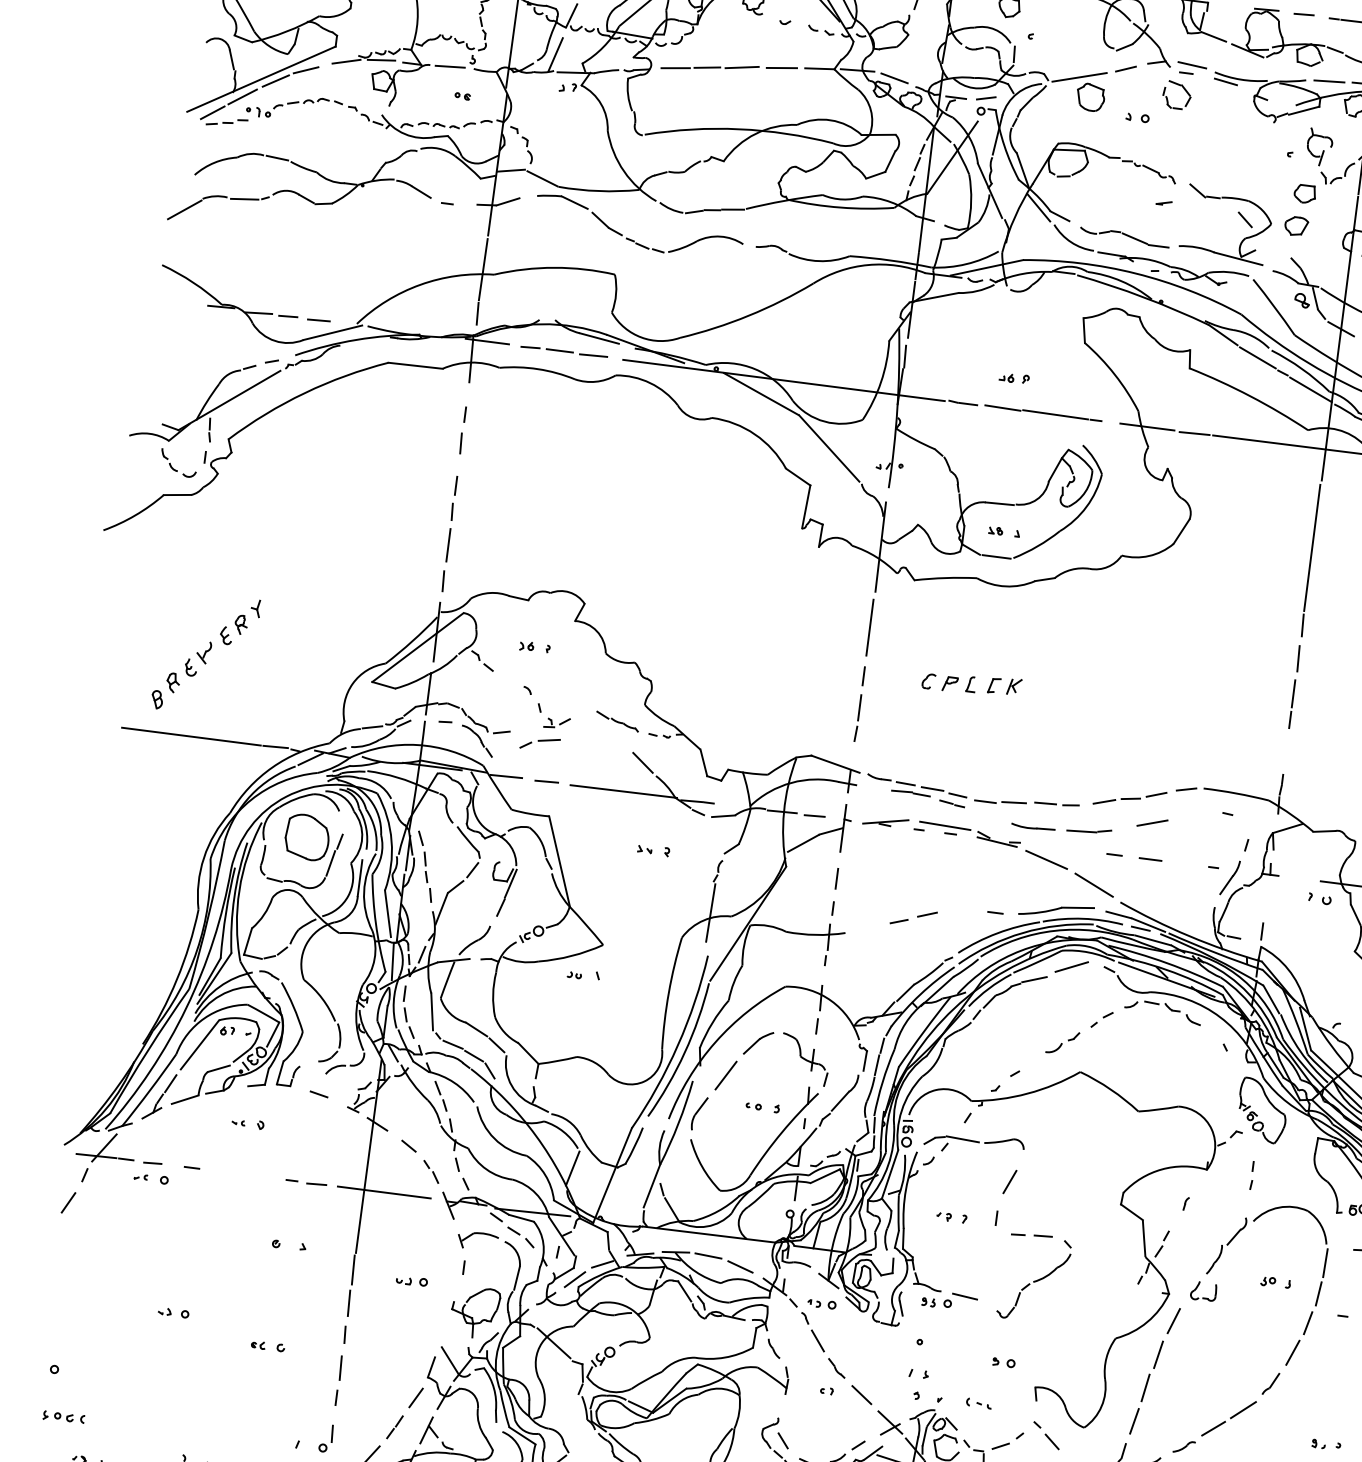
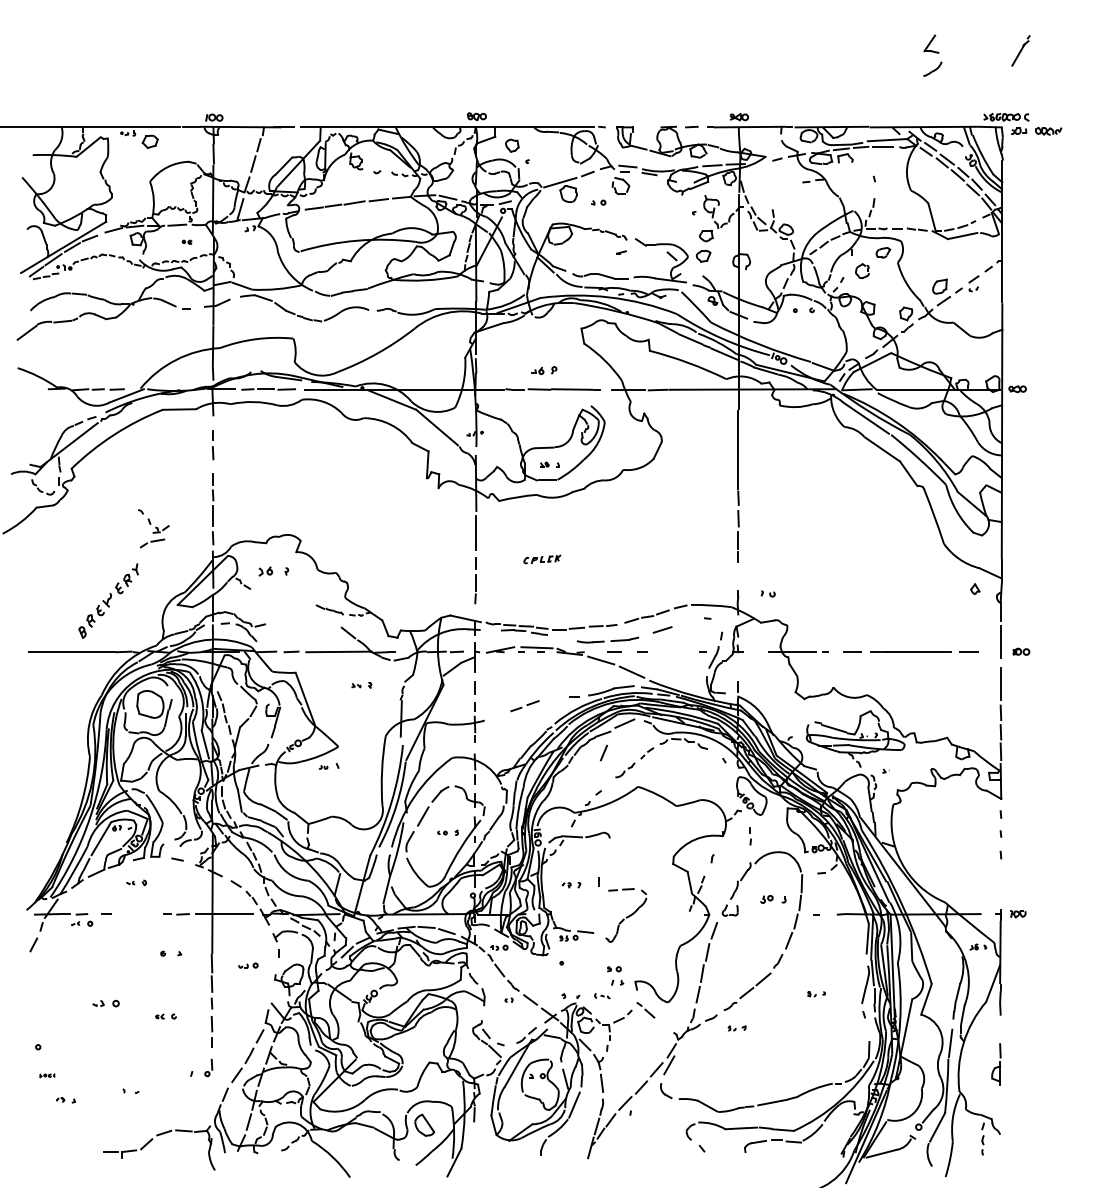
part: (1013, 378) -> (543, 370), size x1.4
part: (534, 646) -> (273, 570), size x1.6
part: (205, 653) -> (108, 600), moved
part: (972, 684) -> (542, 559), size x0.6
part: (544, 719) -> (153, 528), moved
line: (1151, 858) -> (614, 651), moved
part: (1318, 897) -> (767, 593), moved
line: (1009, 1181) -> (603, 752), moved
part: (1274, 1282) -> (772, 899), size x1.4
part: (174, 1312) -> (106, 1003), size x1.4
part: (918, 1373) -> (617, 982), moved
part: (63, 1417) -> (47, 1075), size x0.6

